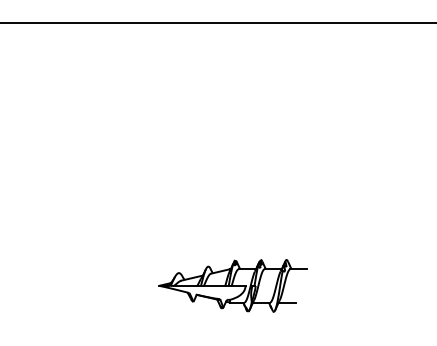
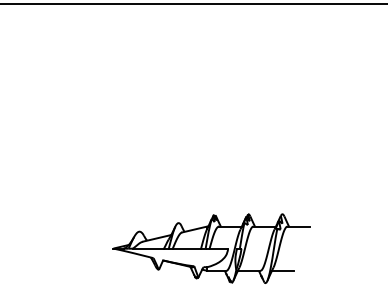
part: (232, 285) -> (210, 248), size x1.43

